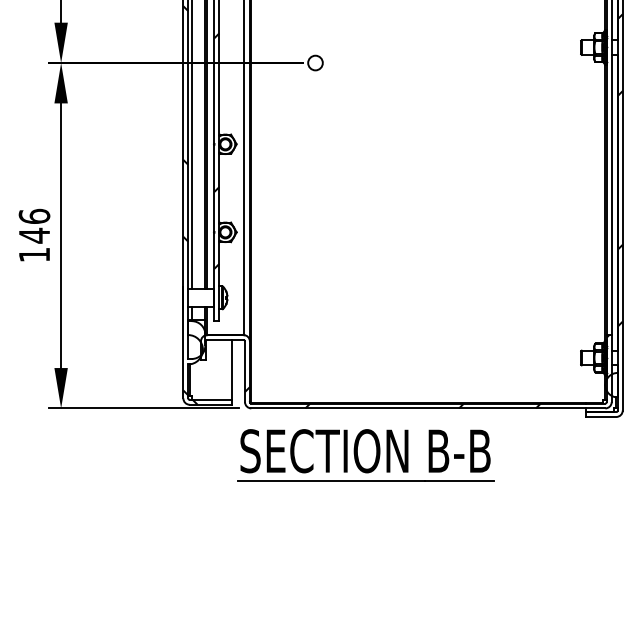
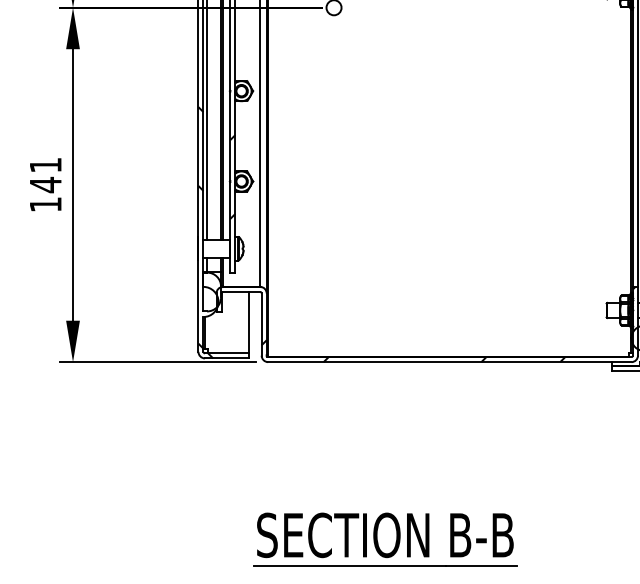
text: (34, 215) -> (45, 164), 146 -> 141
part: (365, 455) -> (385, 539), moved

